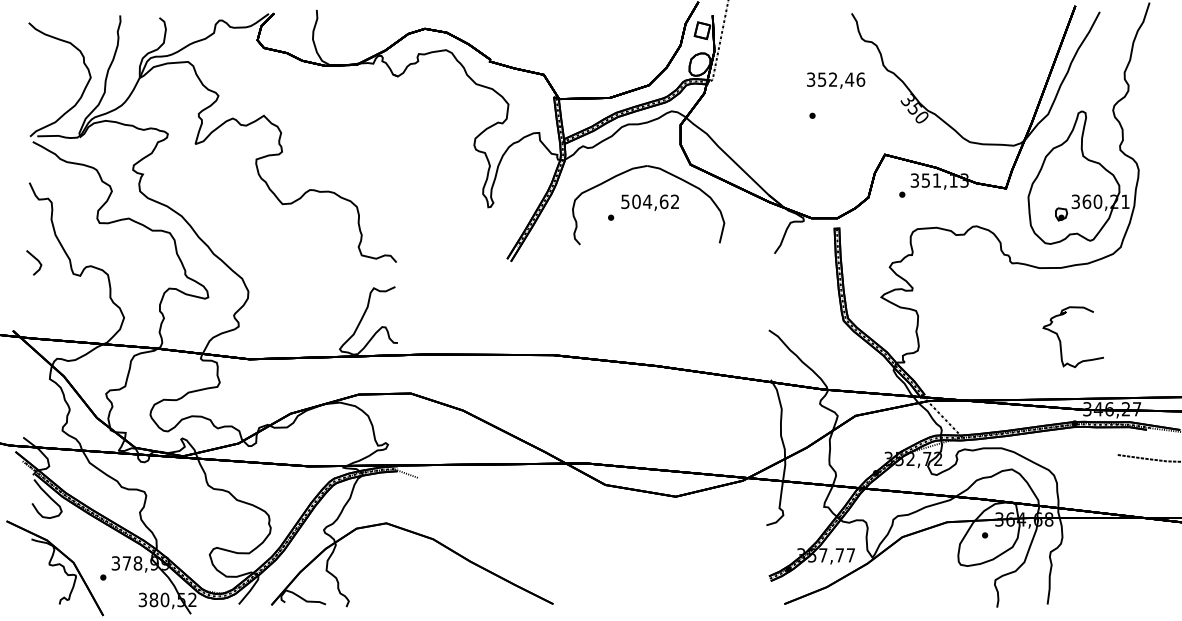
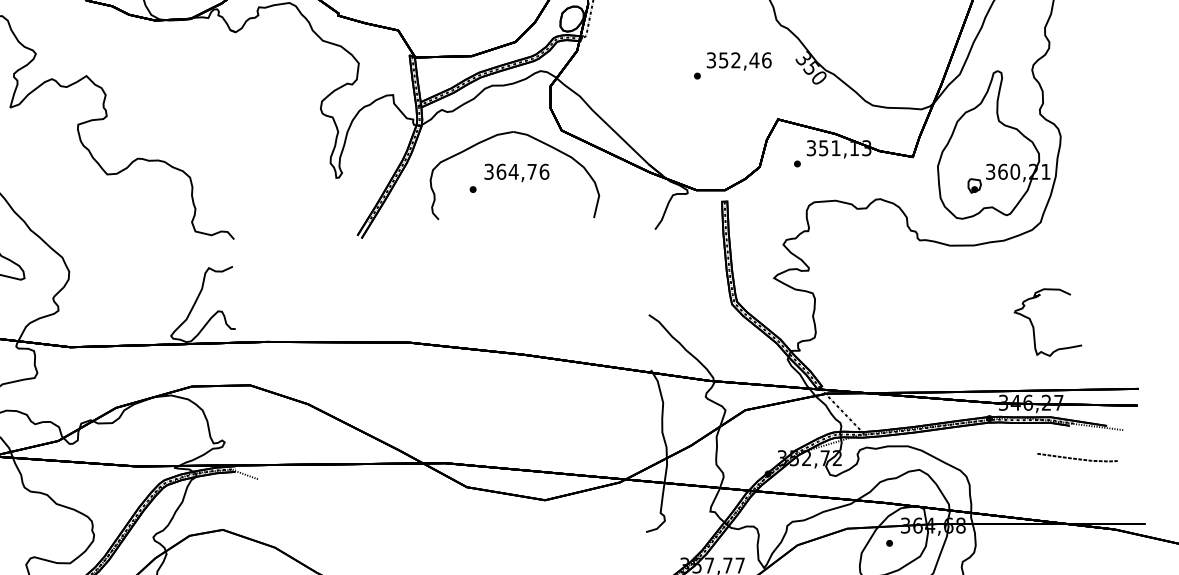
text: (836, 80) -> (739, 61), moved
text: (650, 201) -> (516, 171), 504,62 -> 364,76
curve: (1061, 341) -> (1034, 327), moved

